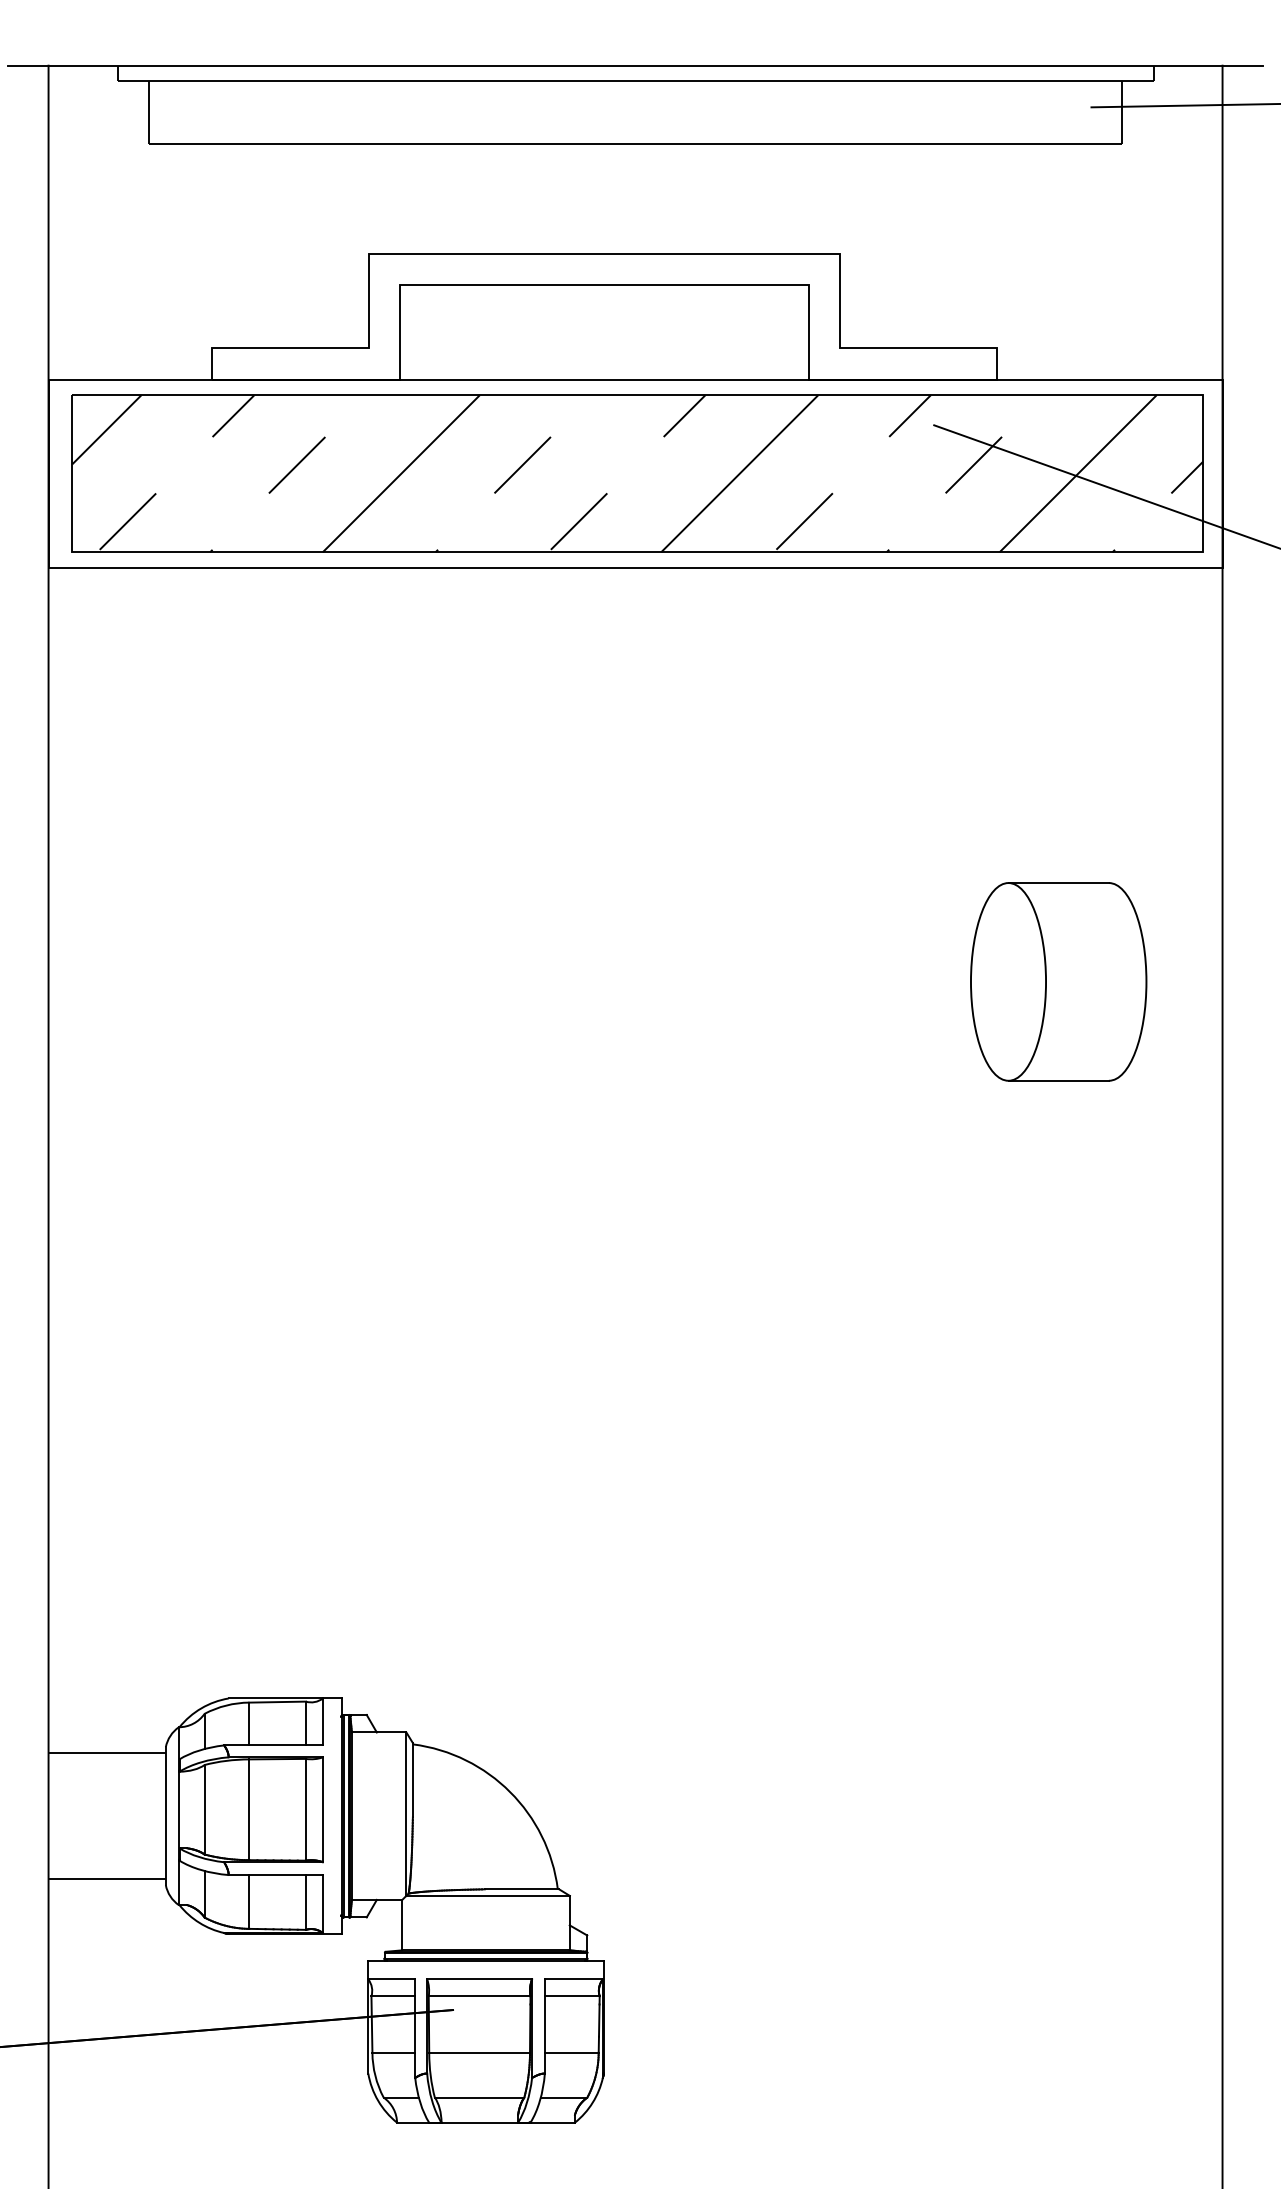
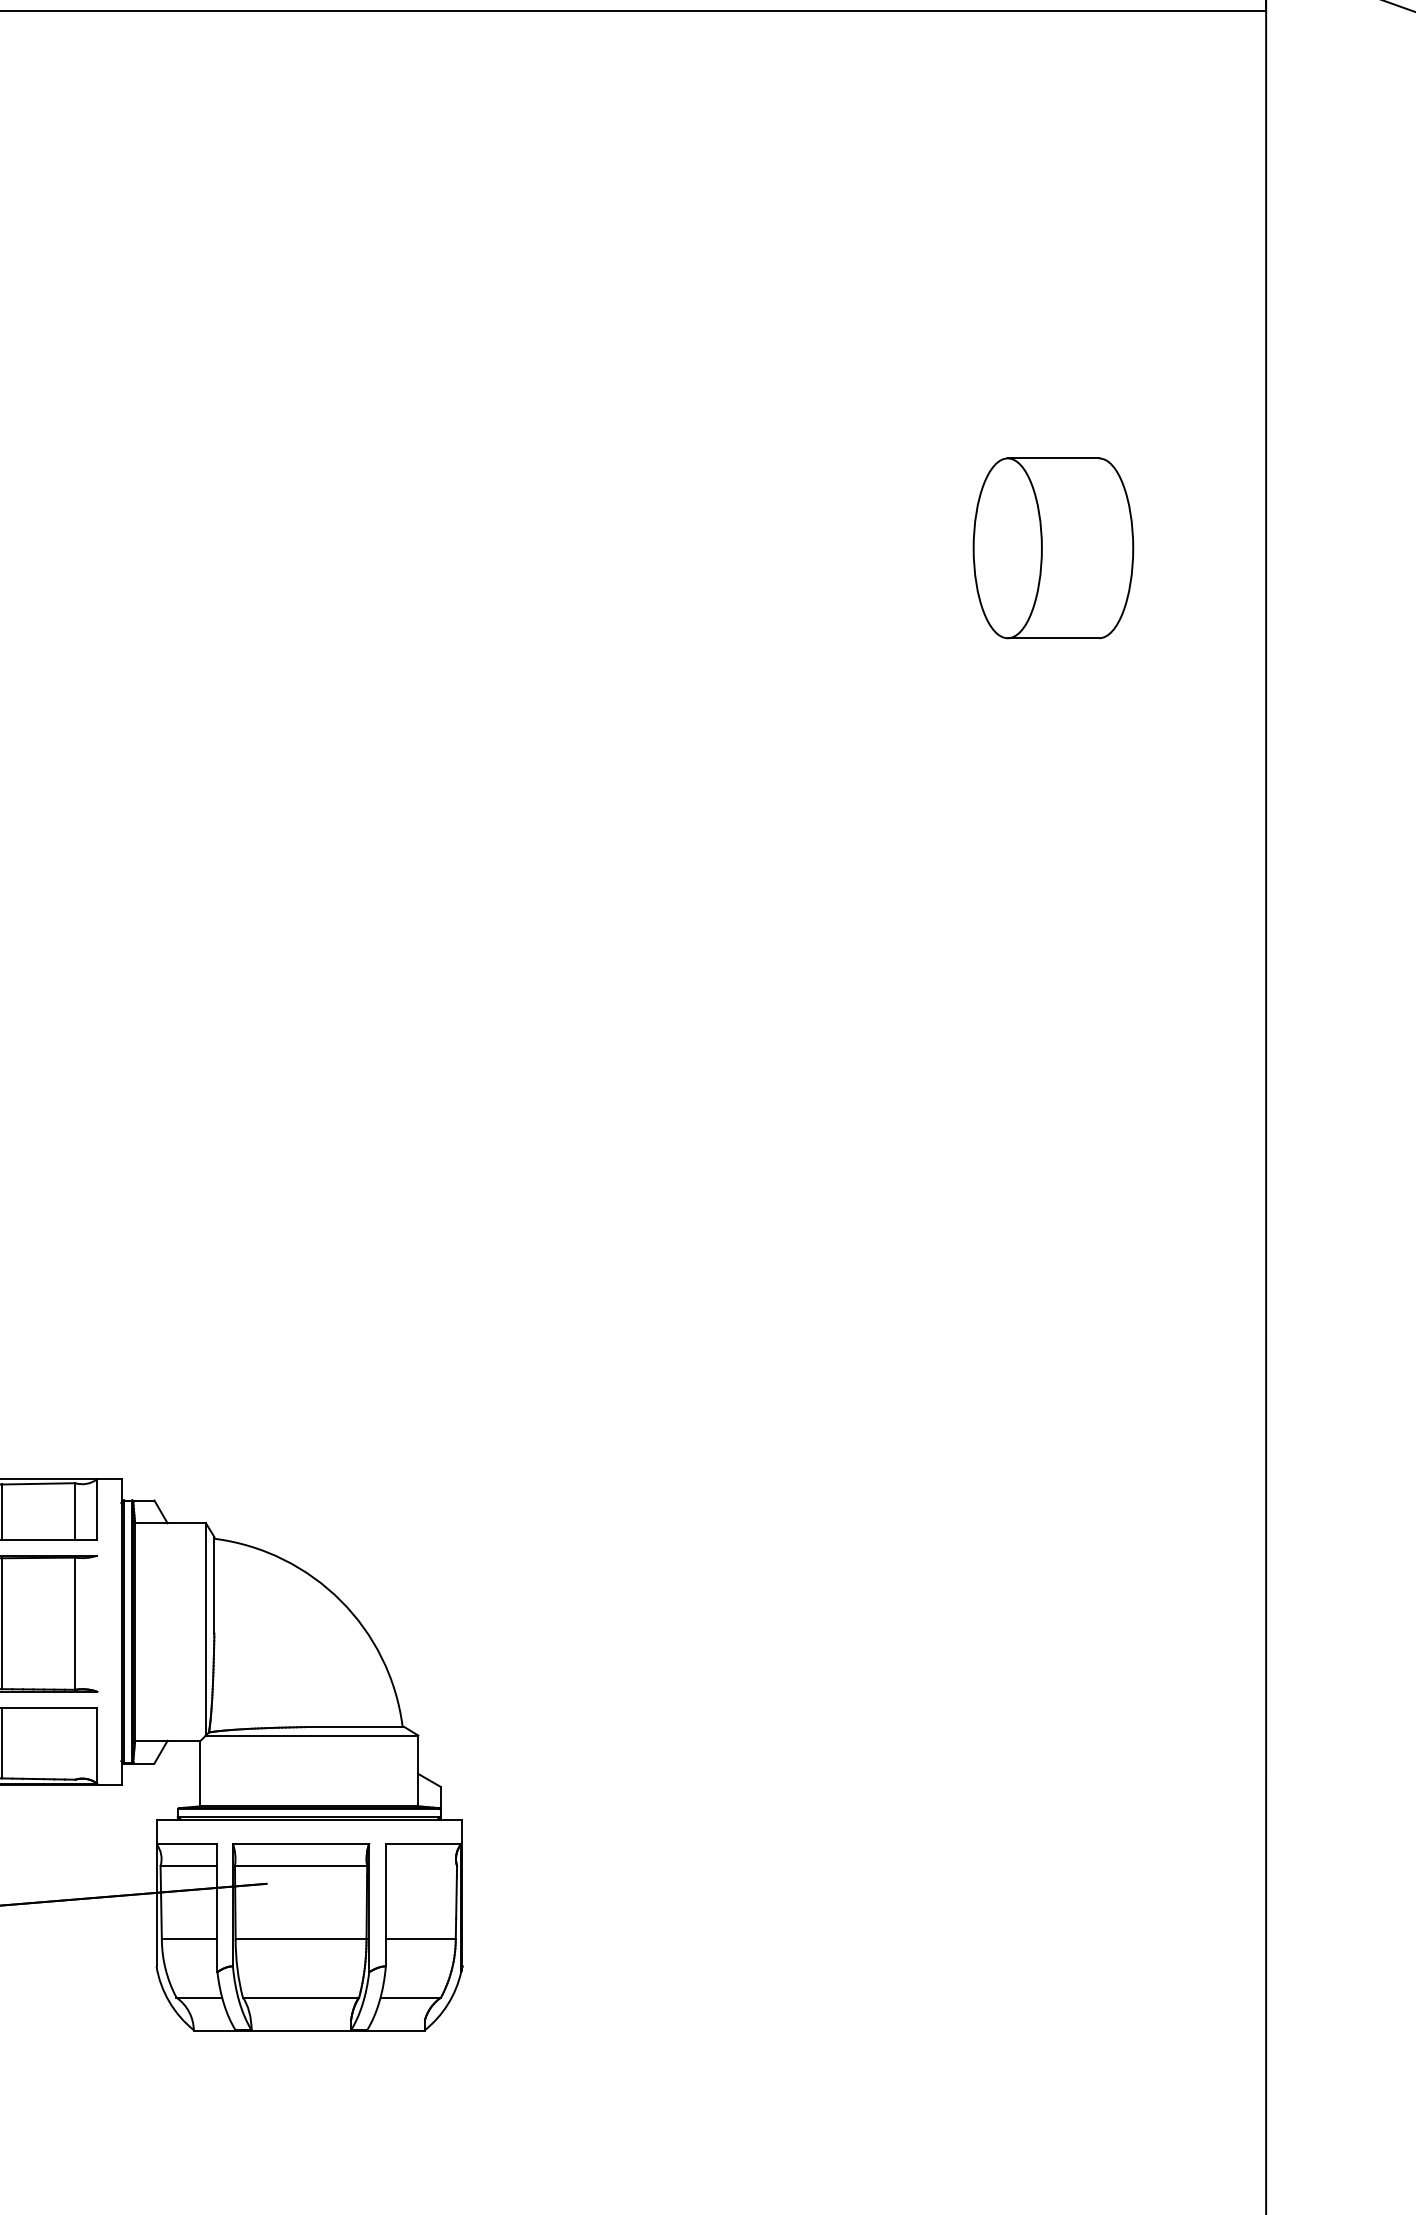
part: (1058, 981) -> (1053, 547), size x0.7
line: (322, 1809) -> (96, 1623), removed
line: (305, 1902) -> (74, 1744), removed
line: (571, 1996) -> (420, 1866), removed

